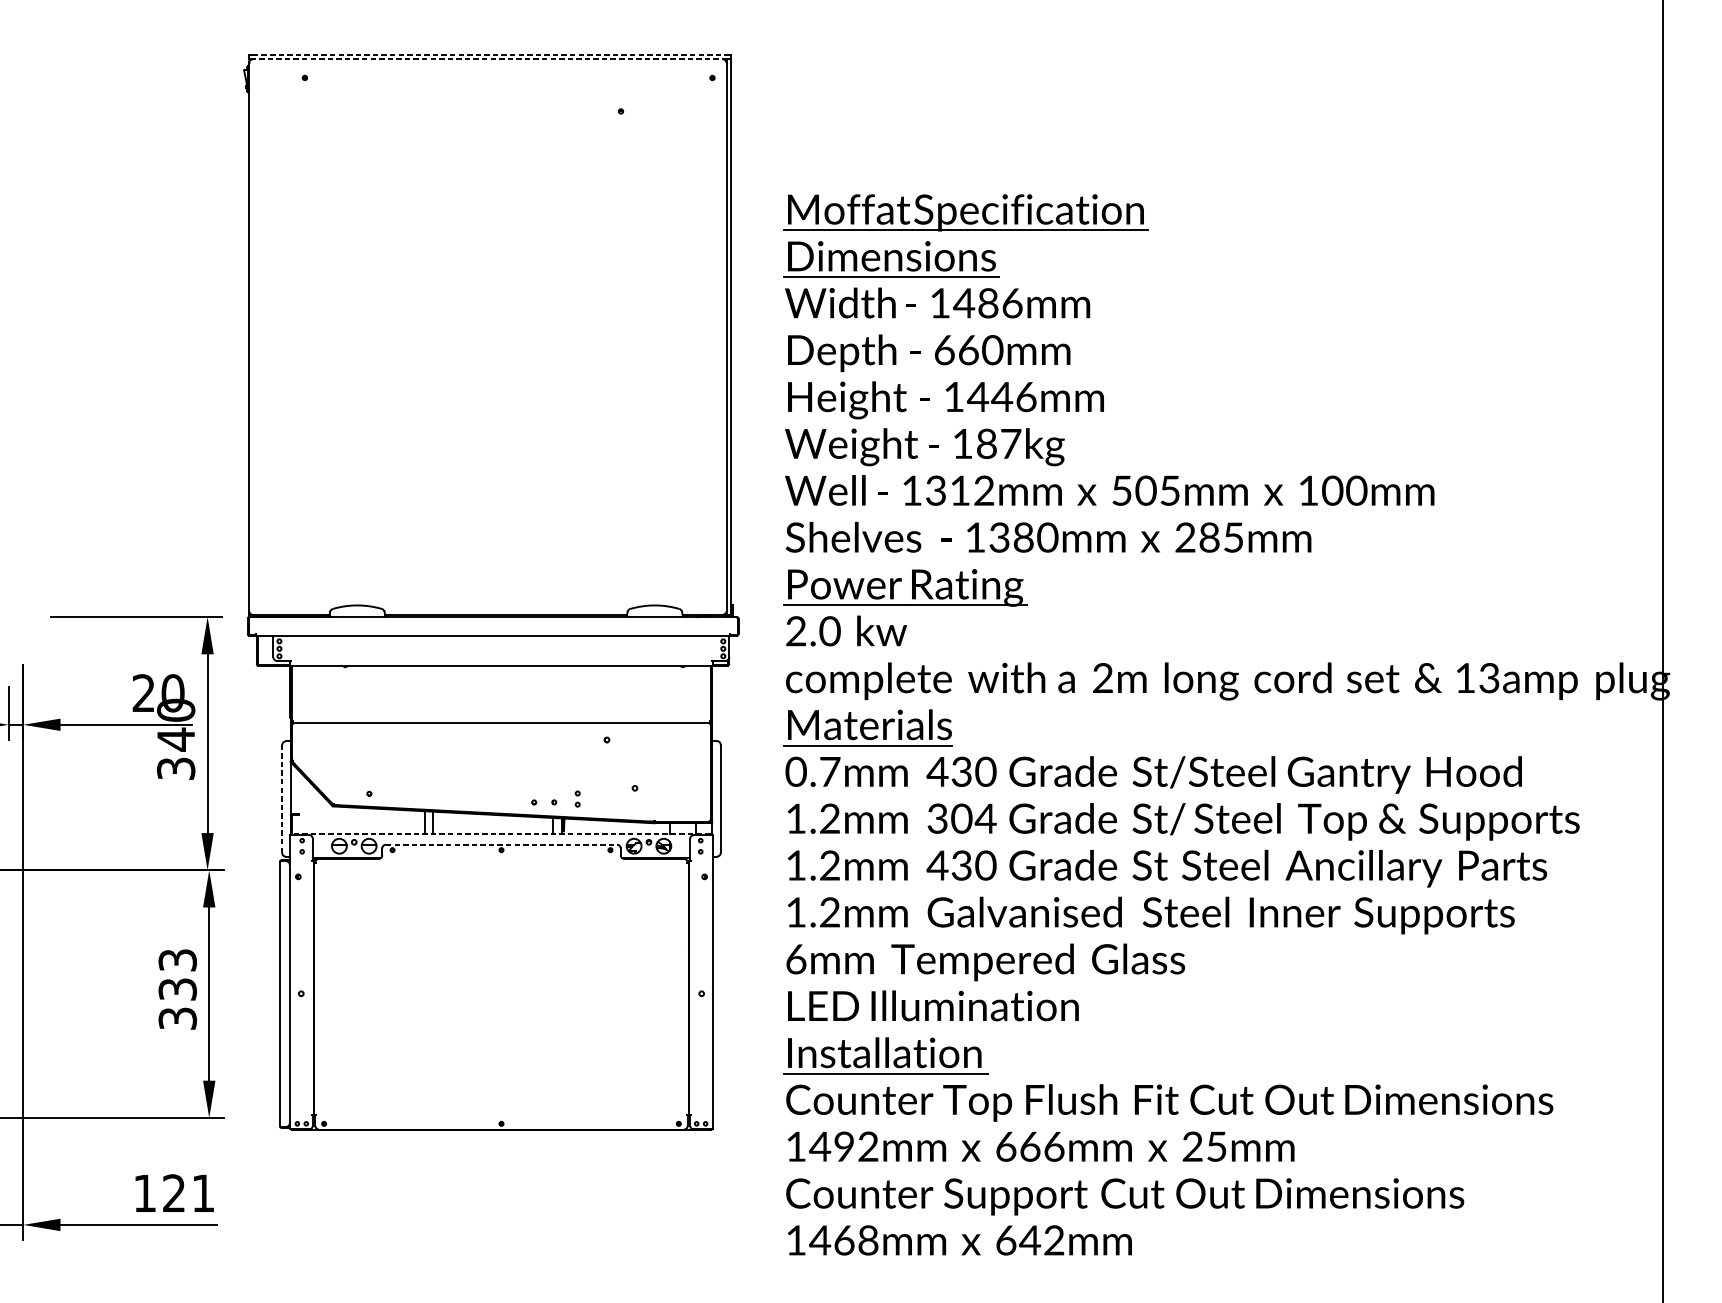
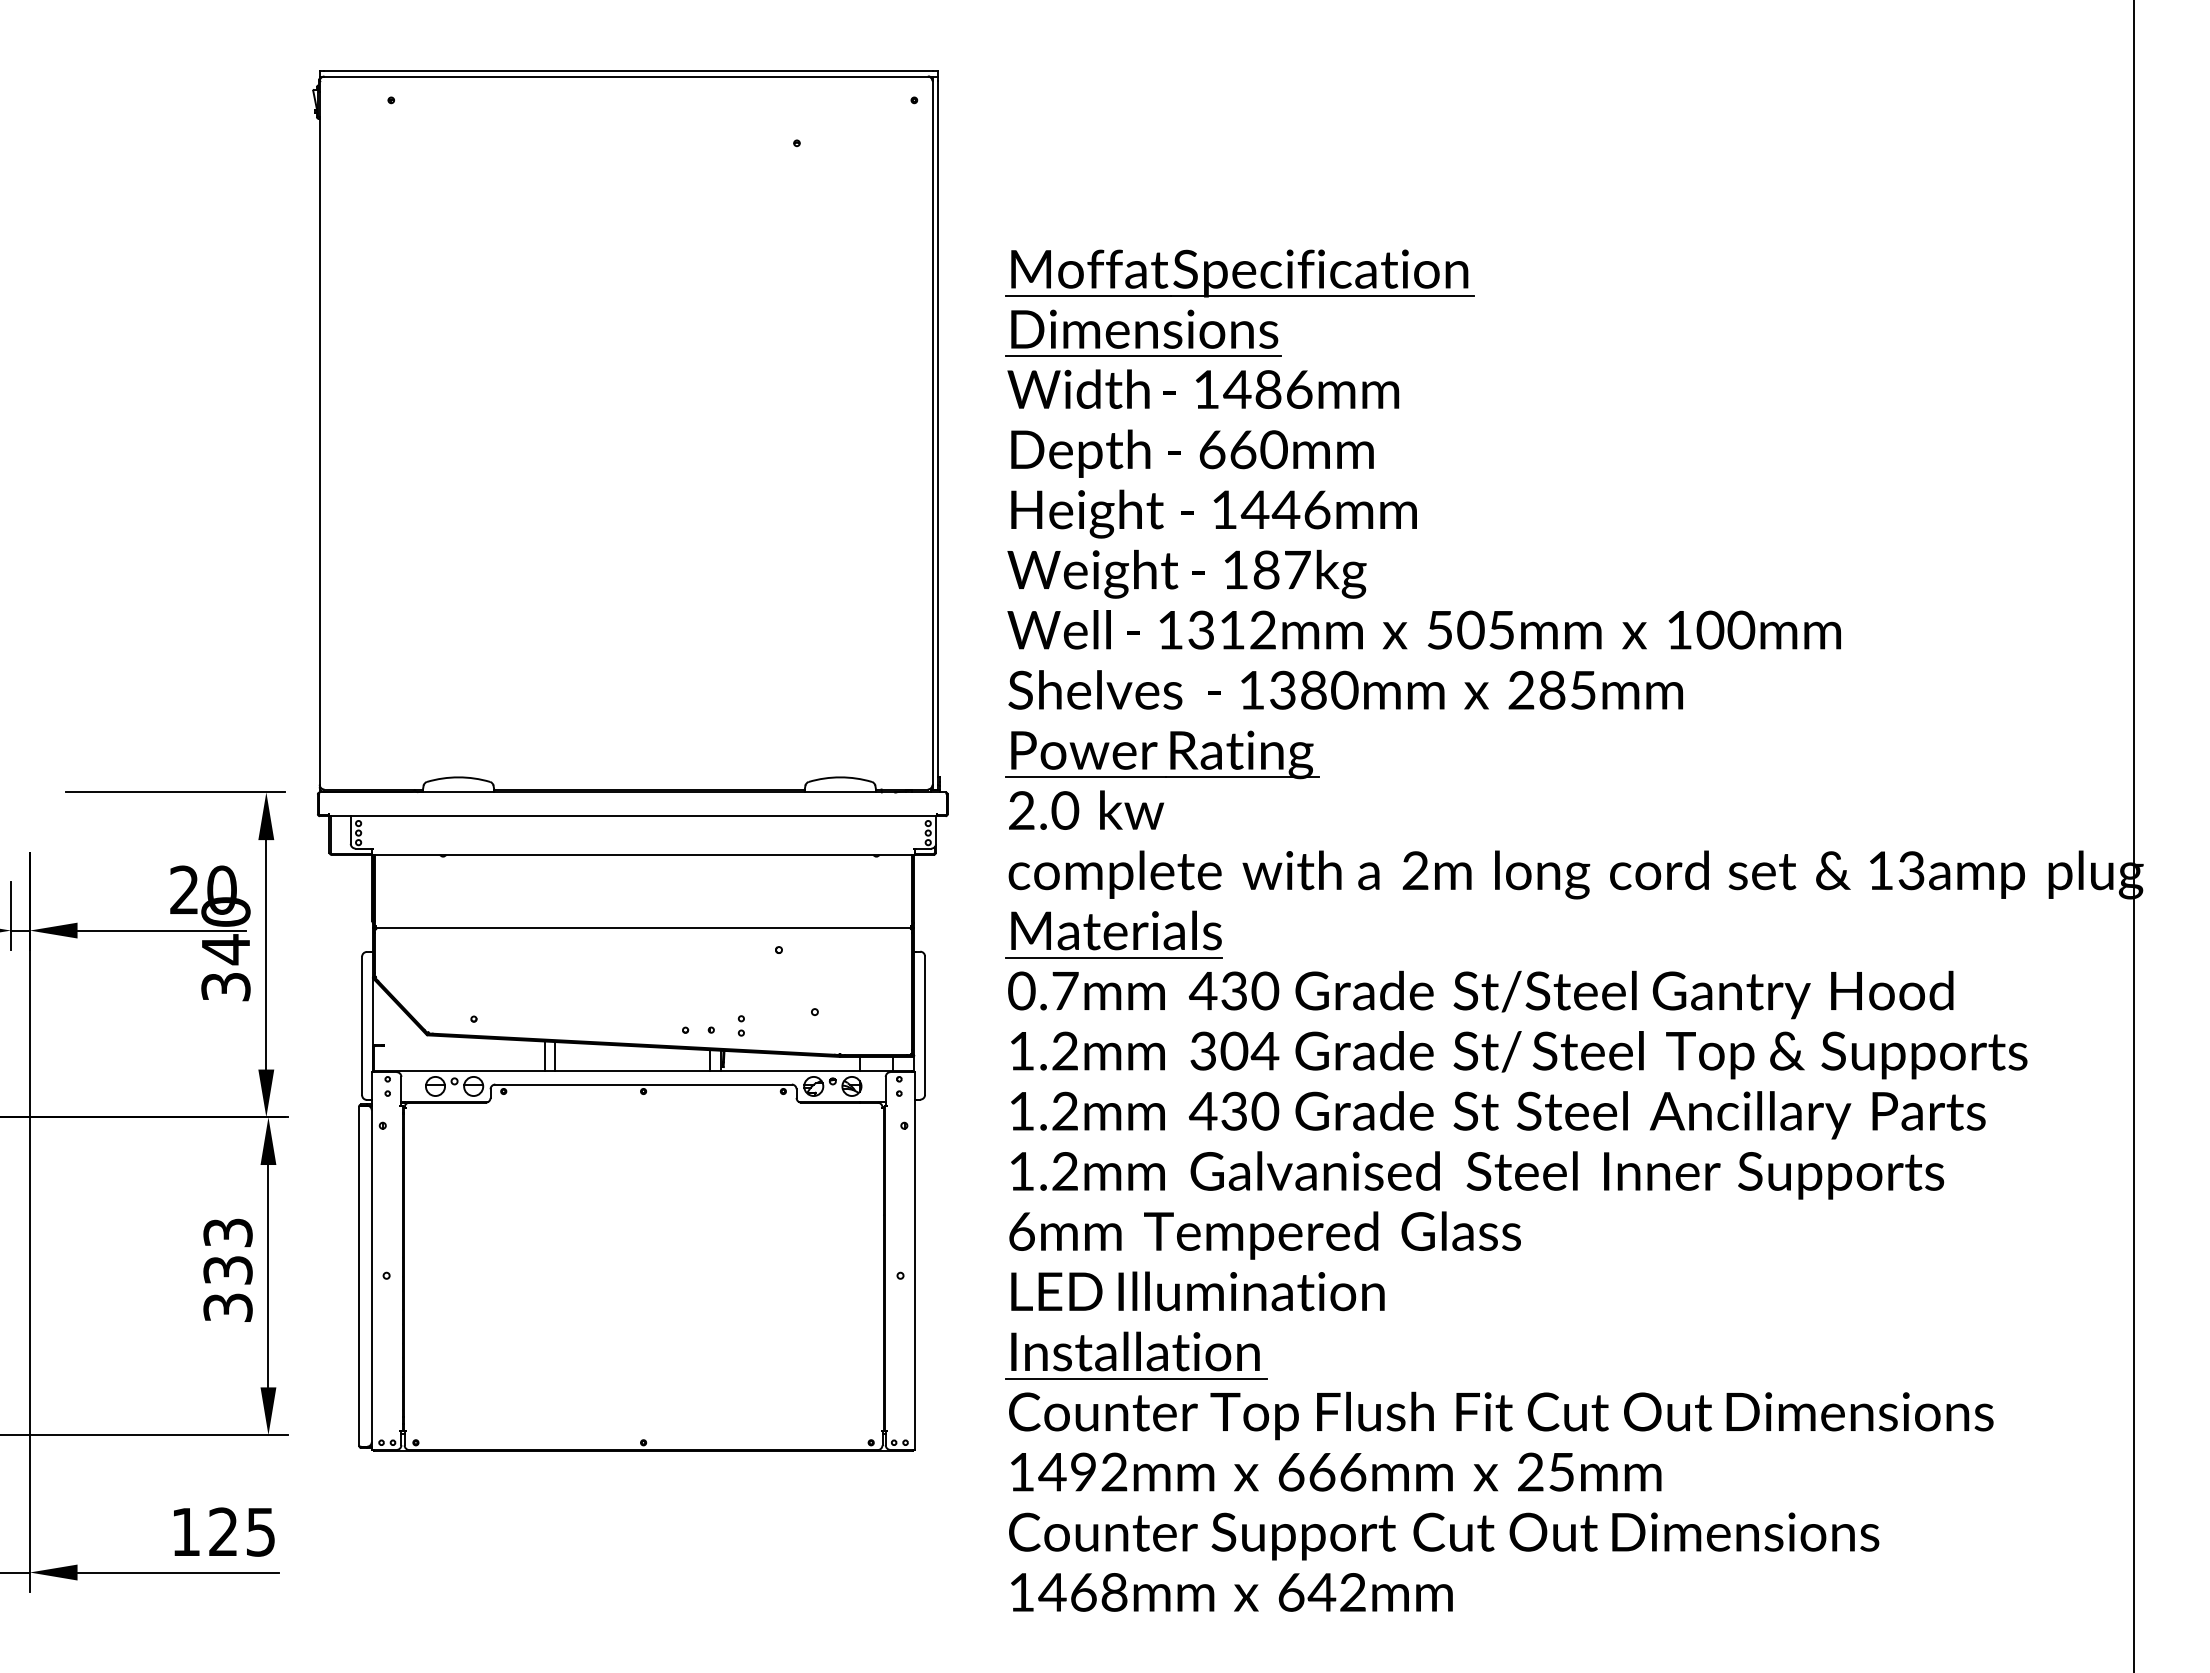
line: (490, 54) -> (629, 70), dashed -> solid
line: (489, 59) -> (628, 76), dashed -> solid
line: (282, 798) -> (362, 1025), dashed -> solid
line: (501, 834) -> (643, 1071), dashed -> solid
line: (502, 844) -> (644, 1084), dashed -> solid
text: (203, 1193) -> (260, 1532), 121 -> 125

